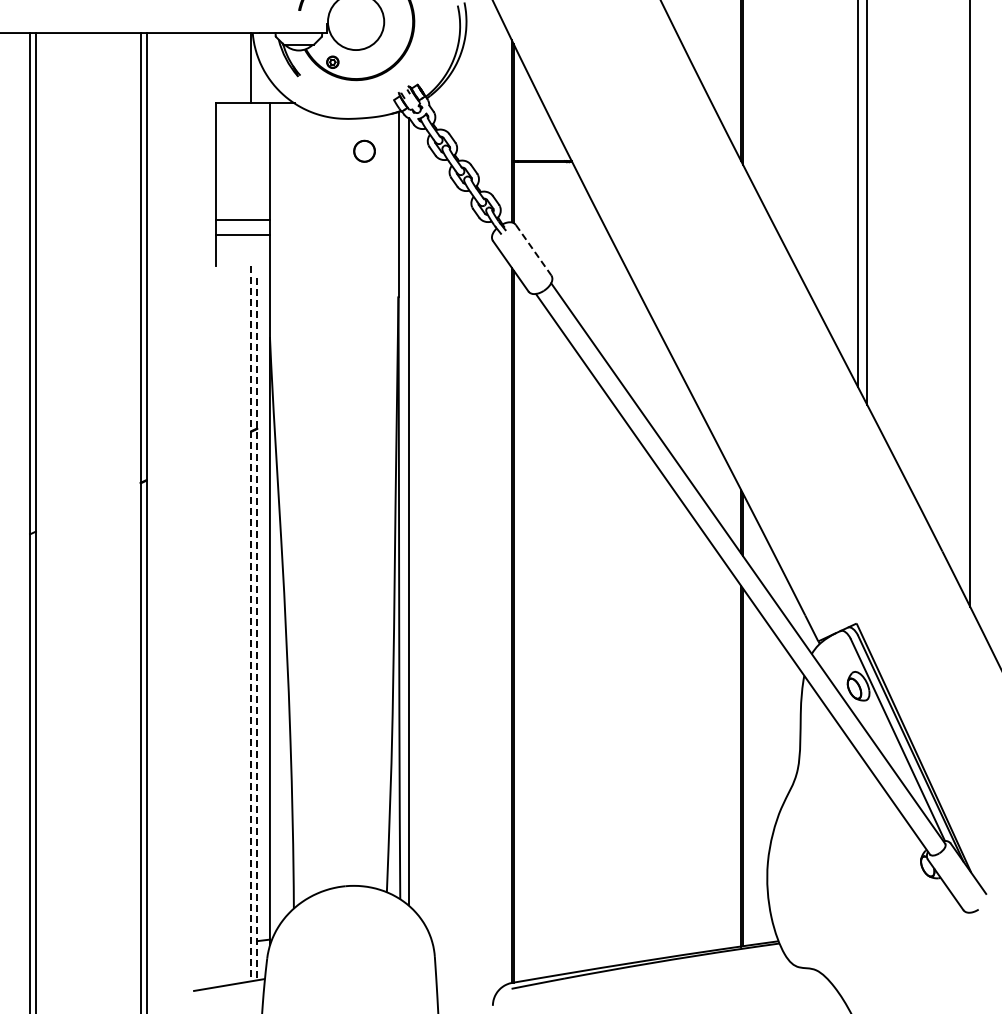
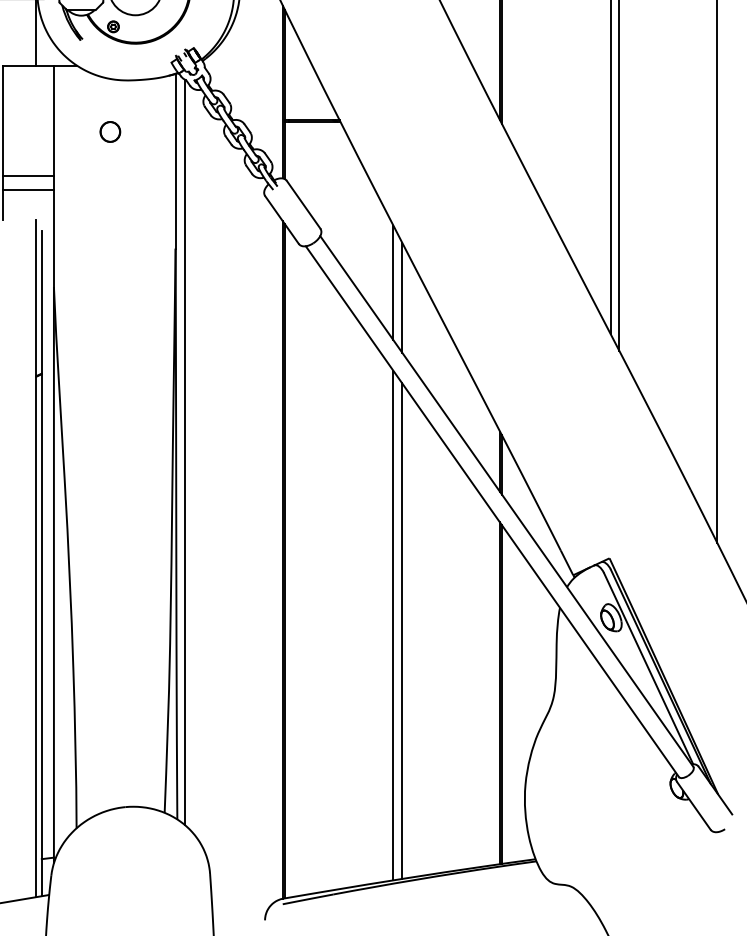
part: (364, 150) -> (110, 131), moved
line: (533, 250) -> (303, 205), dashed -> solid
line: (628, 332) -> (393, 282), added
line: (637, 348) -> (402, 297), added
line: (251, 624) -> (36, 559), dashed -> solid
line: (257, 629) -> (42, 563), dashed -> solid
line: (628, 694) -> (393, 625), added
line: (637, 700) -> (402, 631), added

